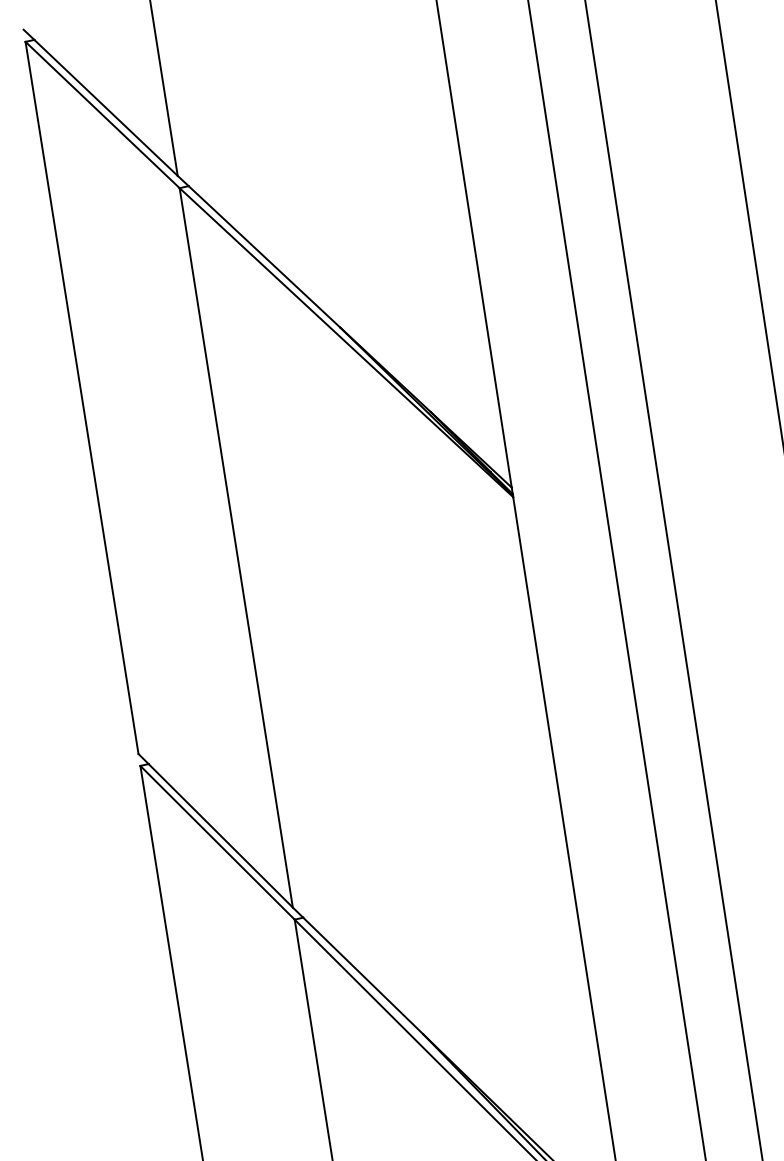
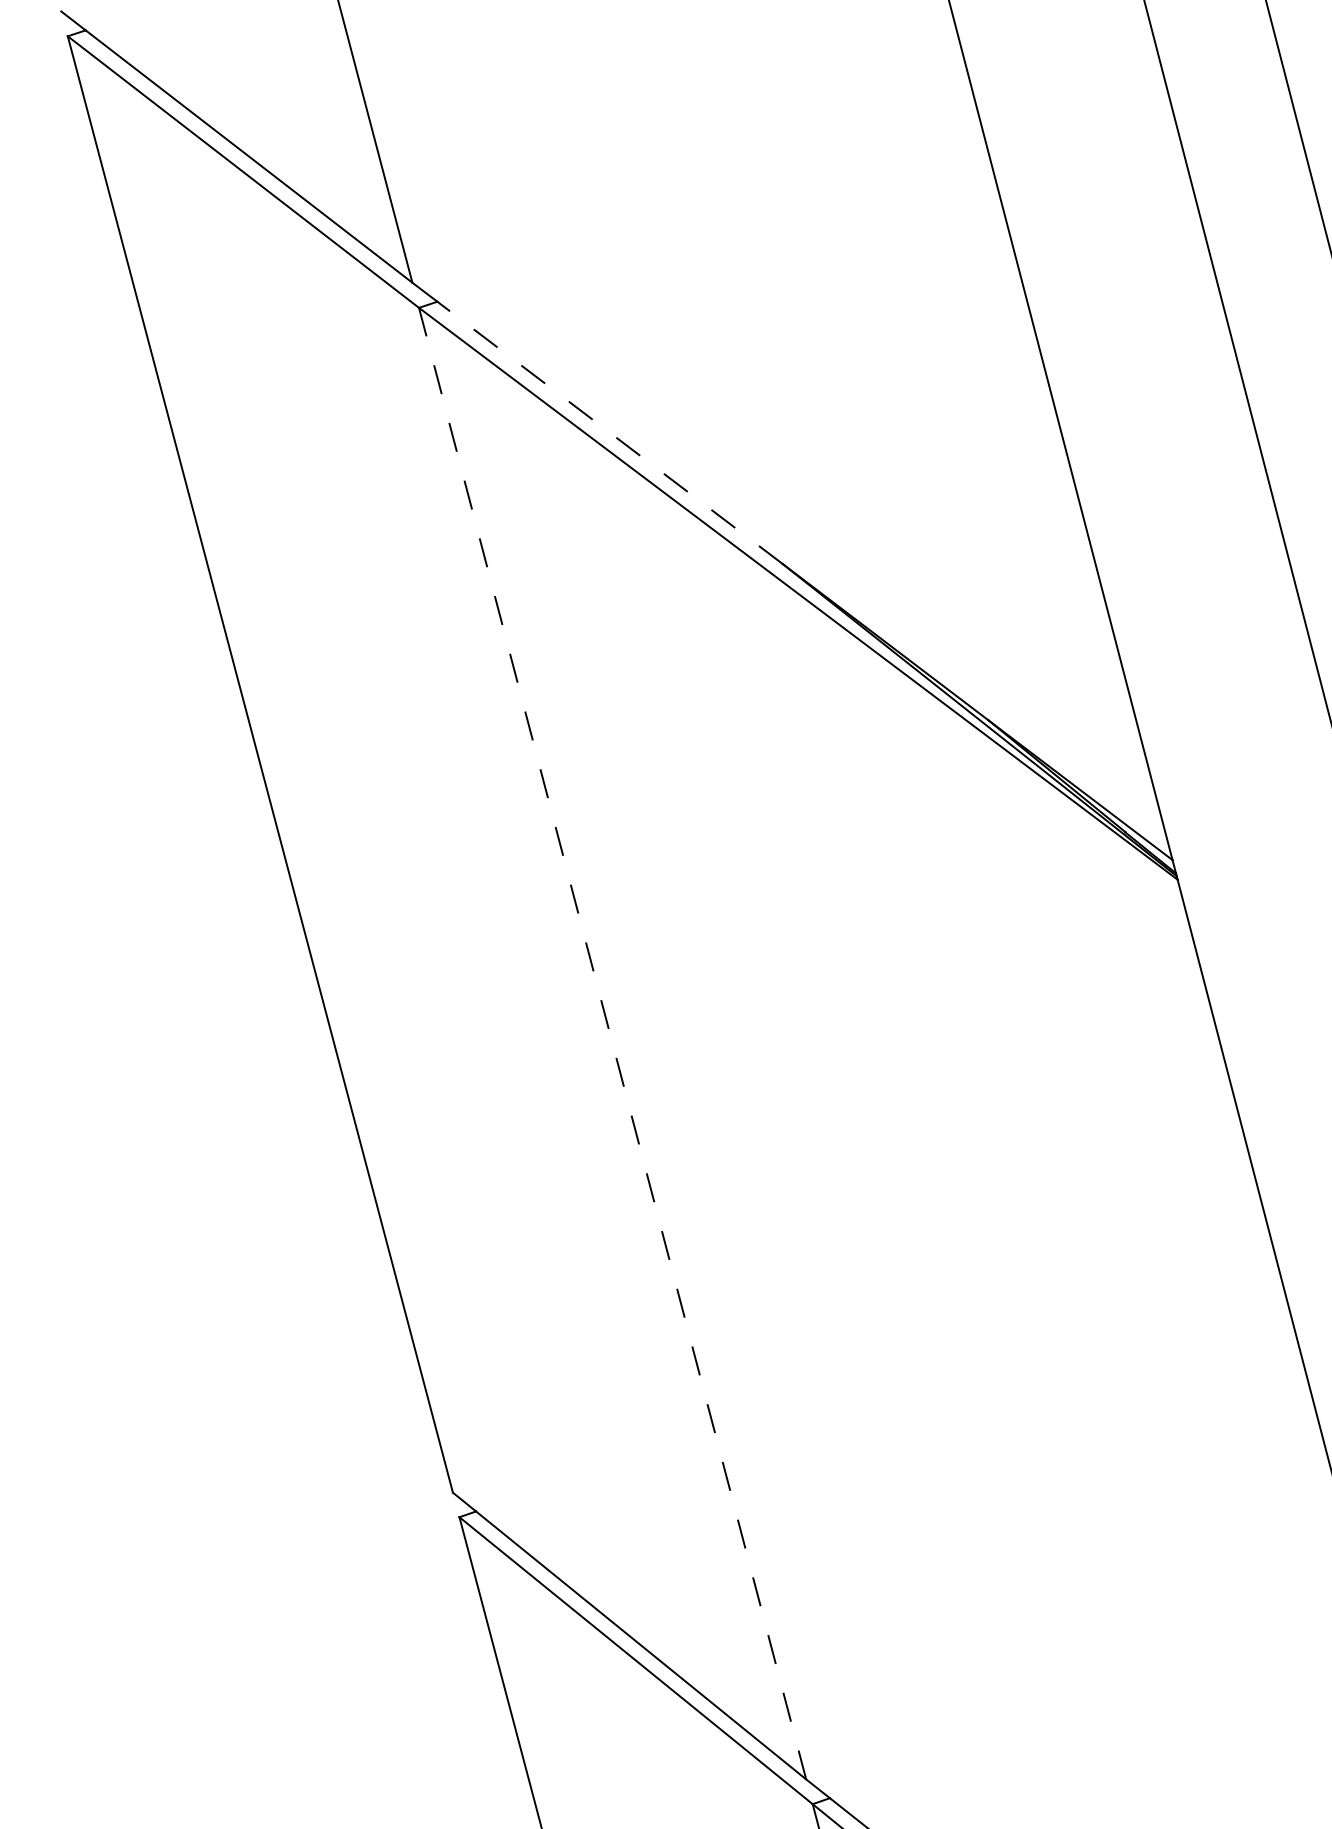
line: (264, 256) -> (609, 431), solid -> dashed
line: (236, 547) -> (613, 1042), solid -> dashed

